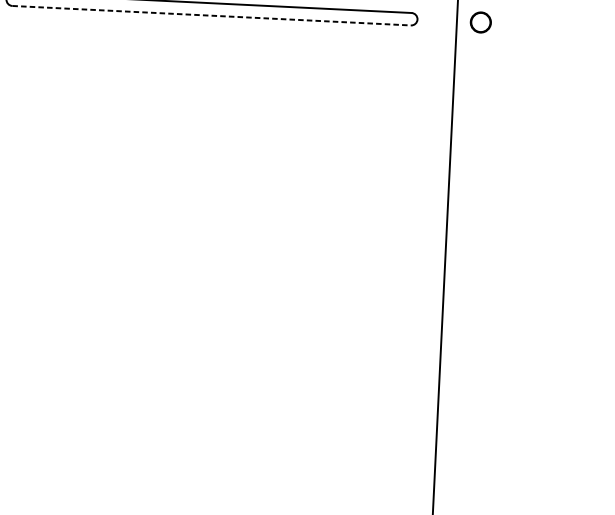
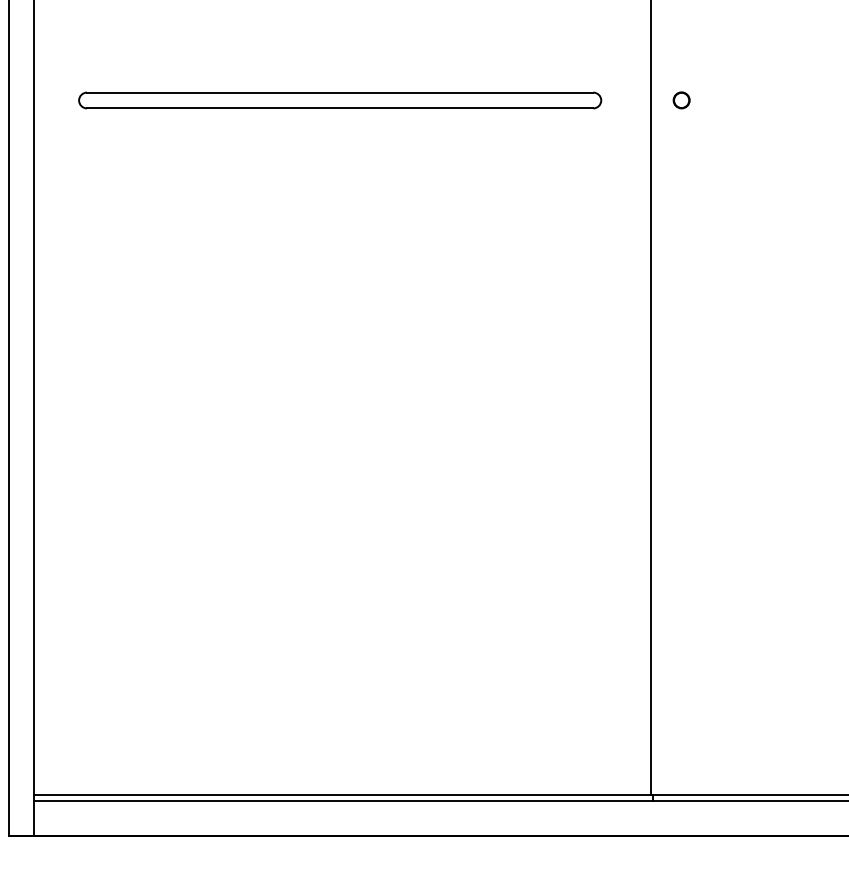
line: (211, 15) -> (340, 108), dashed -> solid
circle: (480, 22) -> (681, 100), size x0.62

